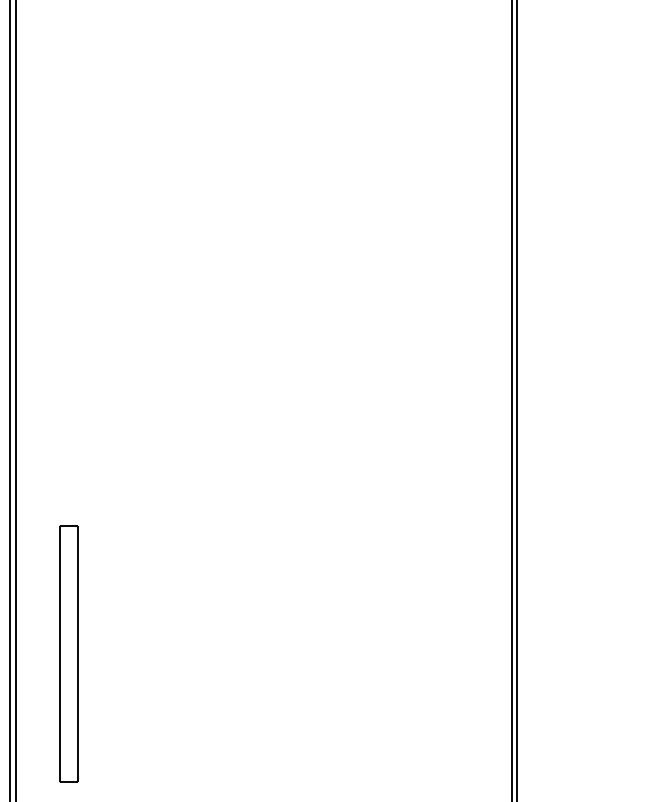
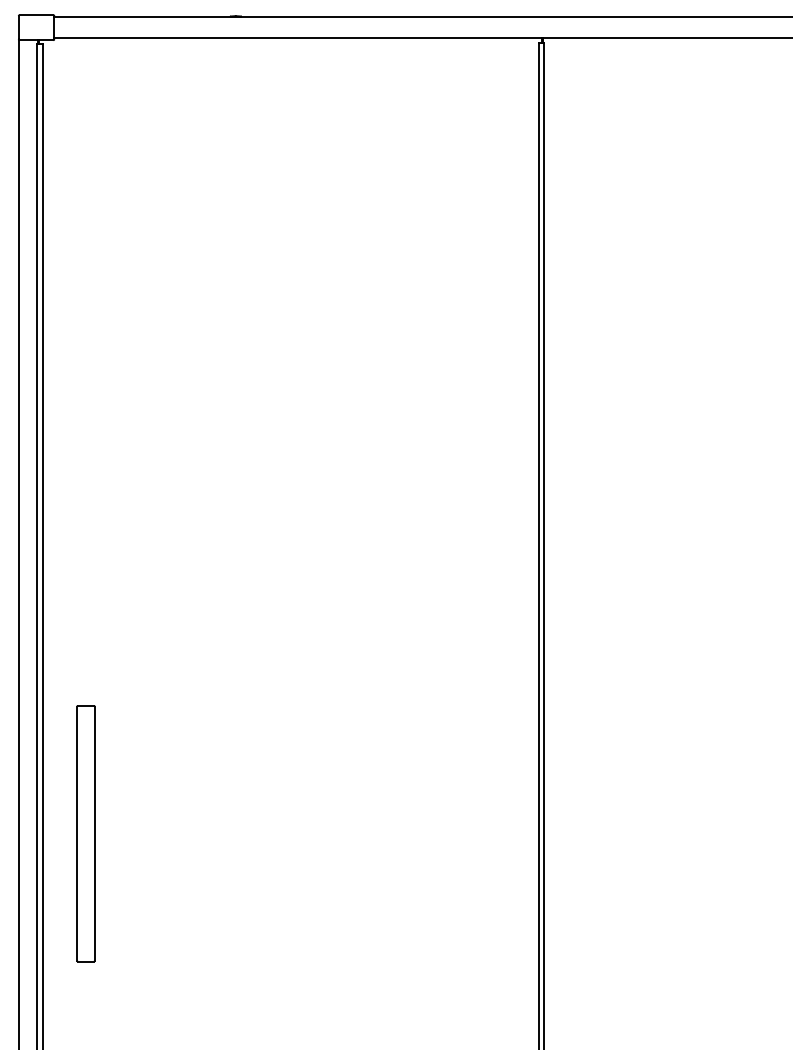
part: (68, 653) -> (85, 833), moved

